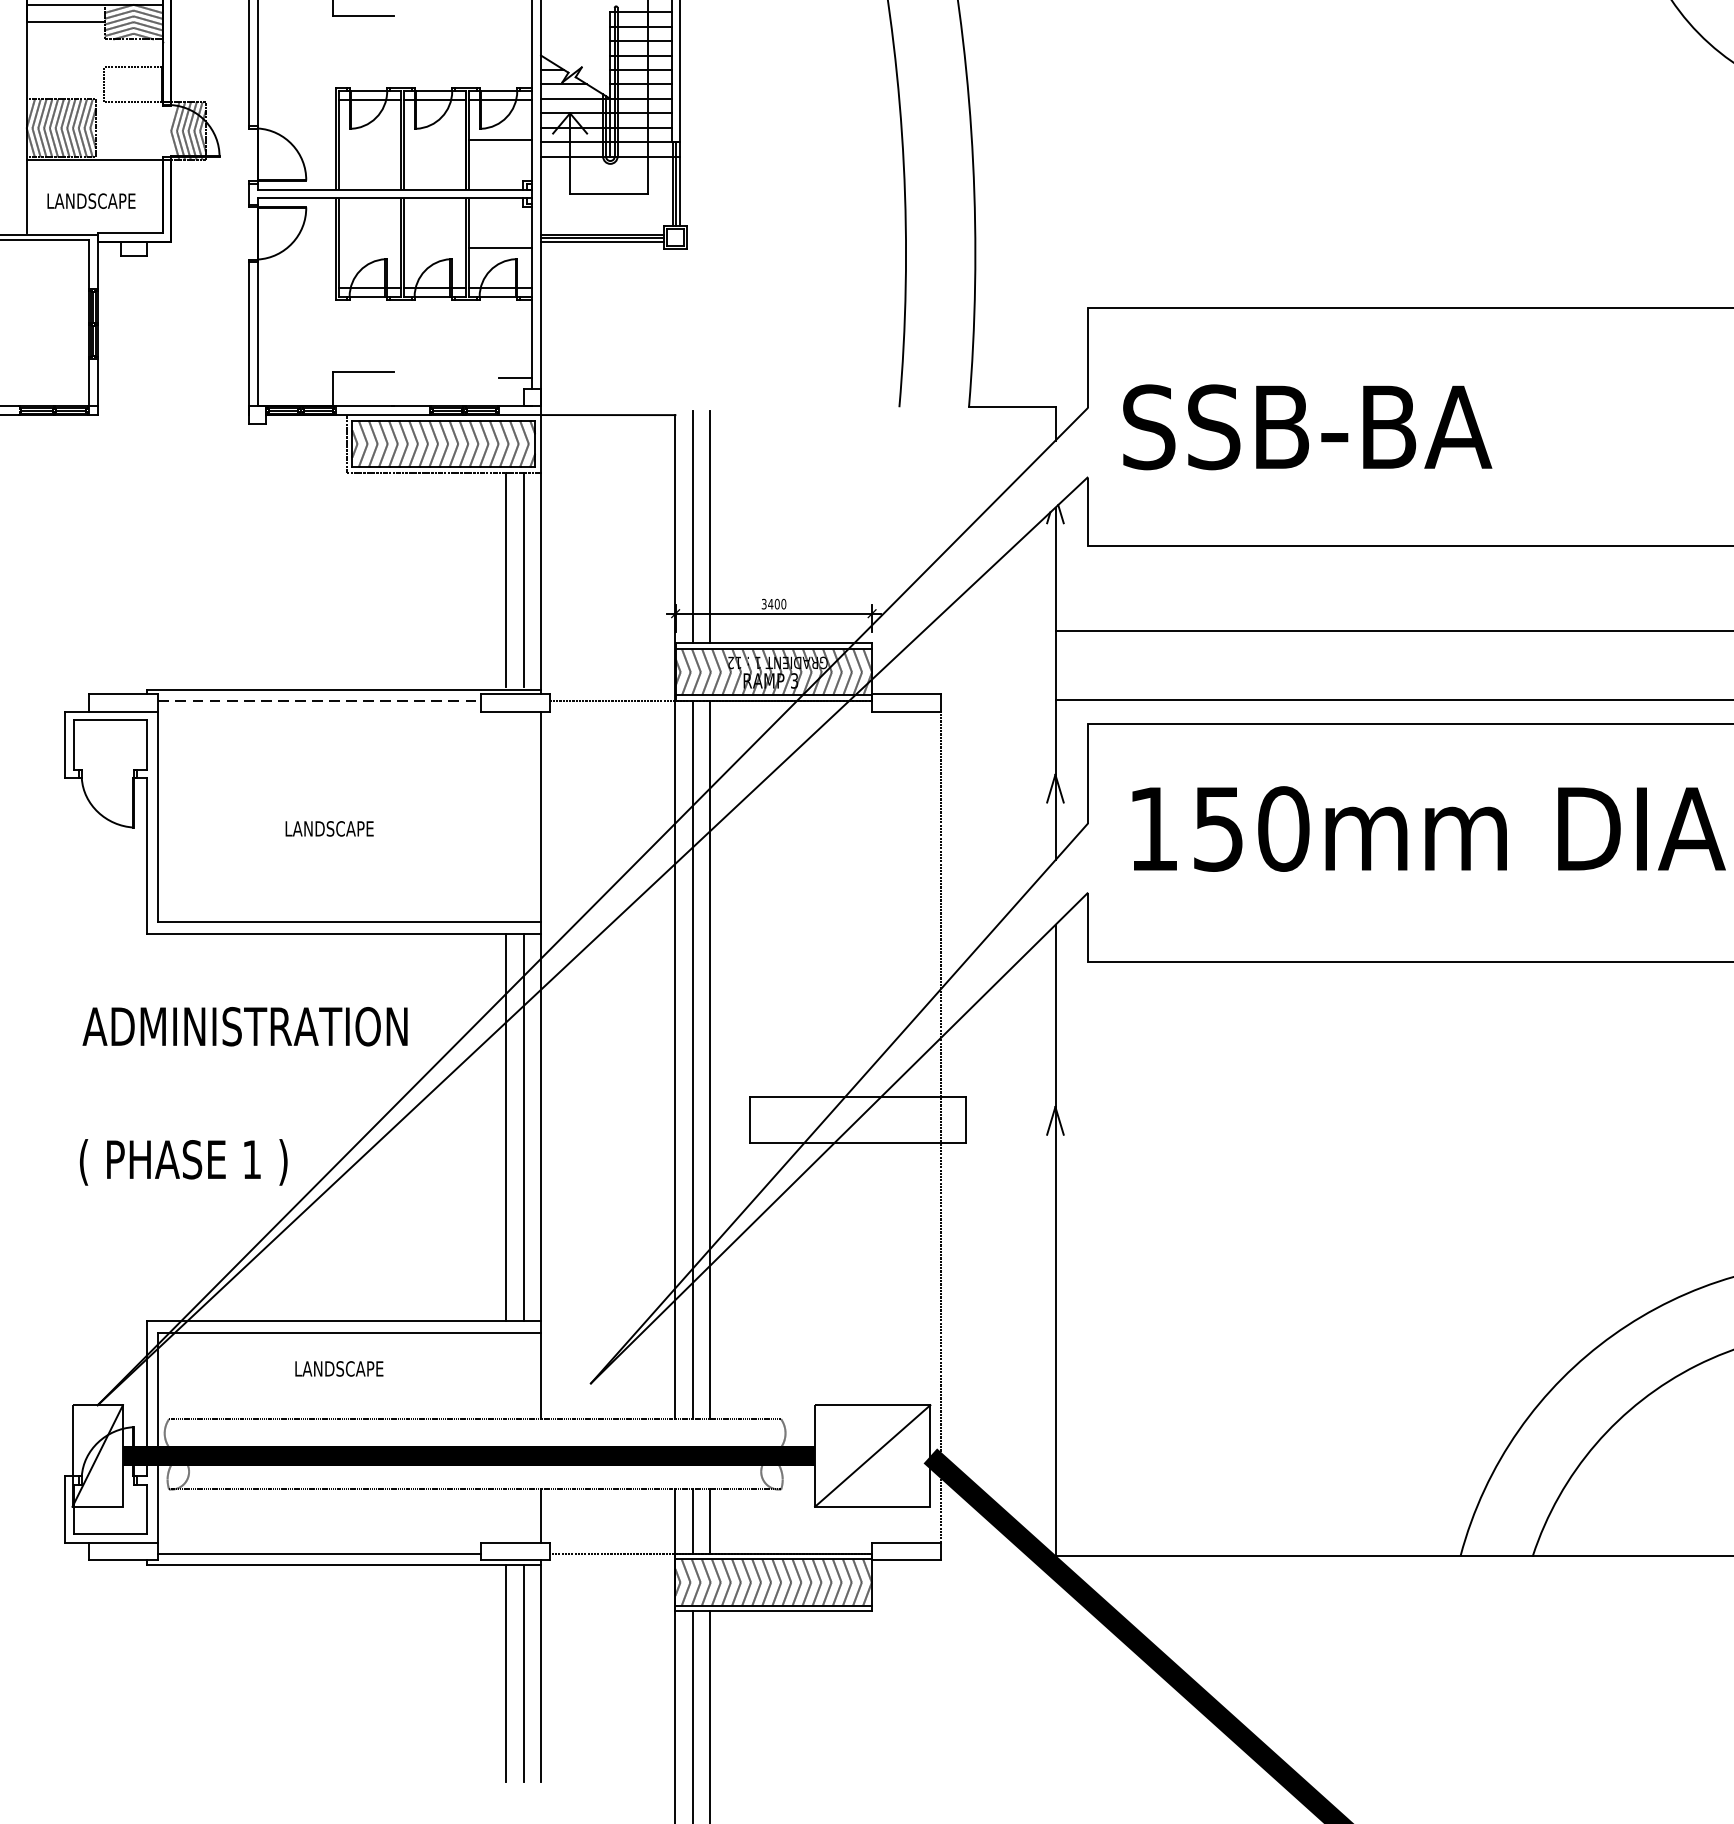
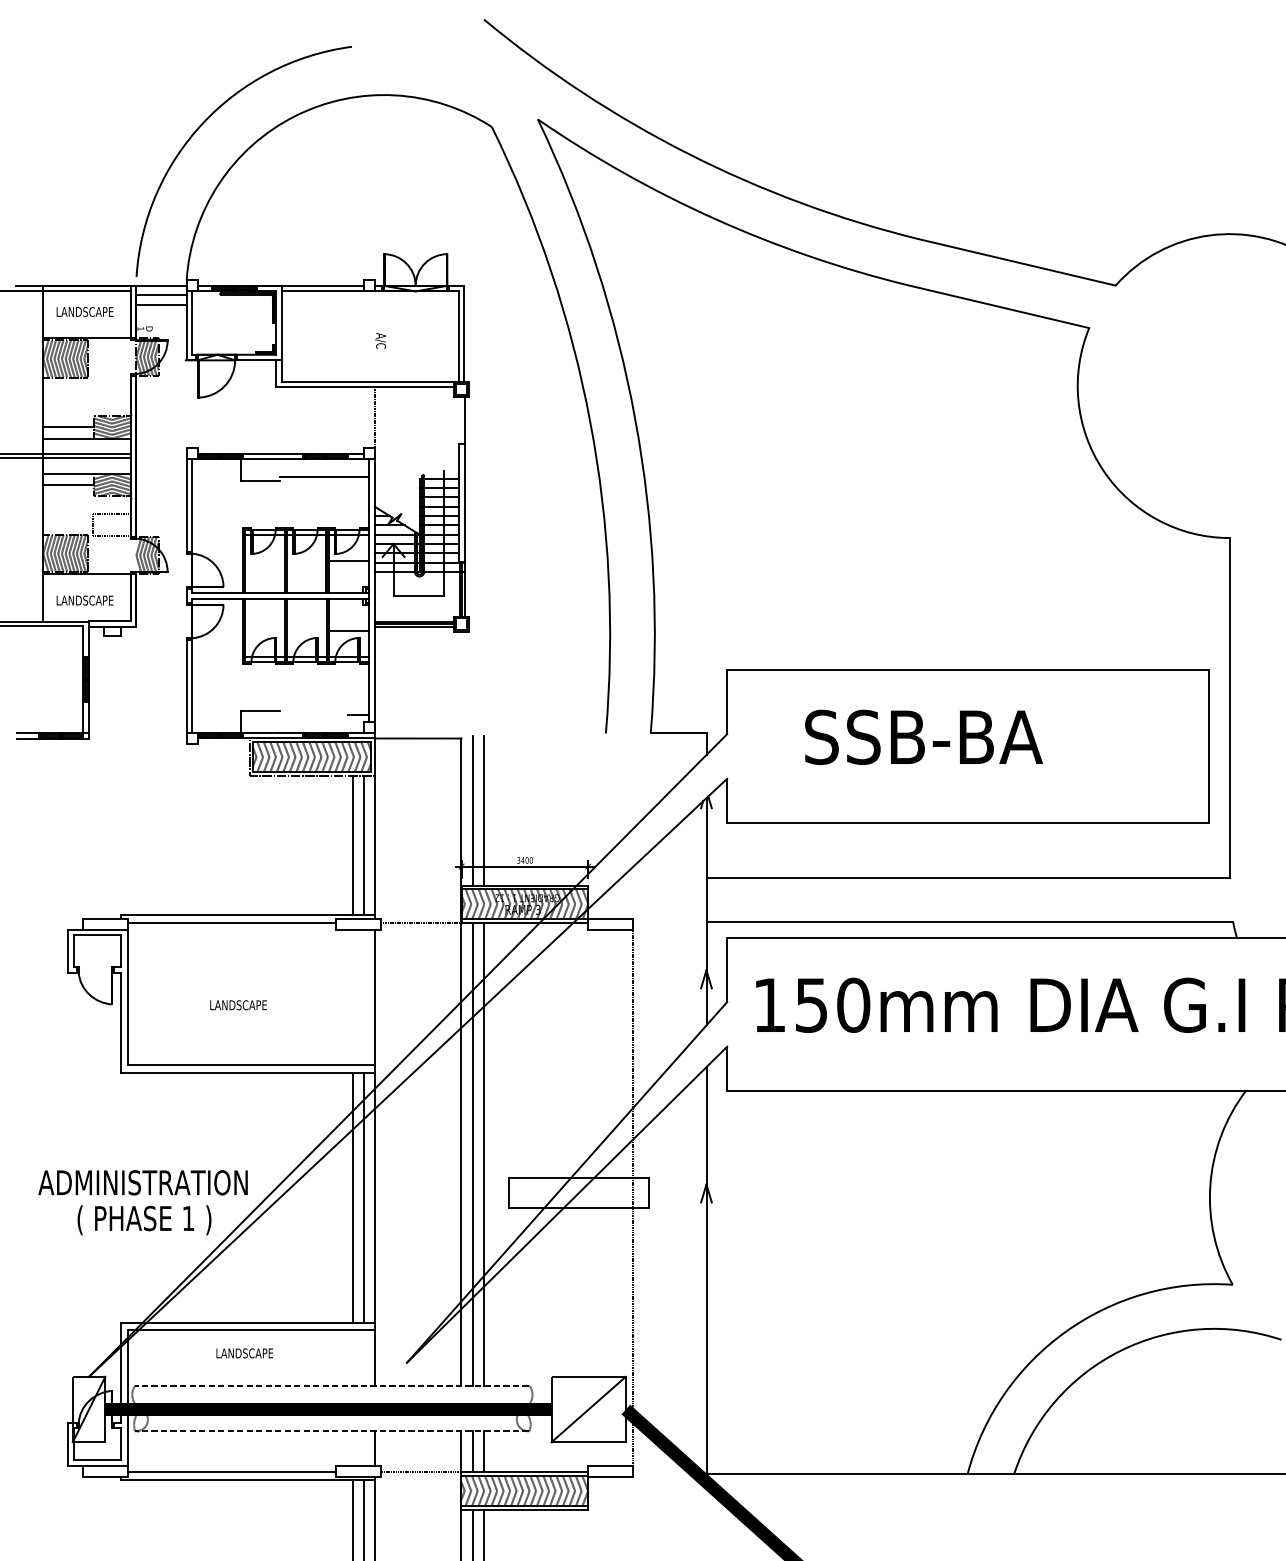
line: (462, 10) -> (324, 477), added
text: (1306, 425) -> (923, 736), moved
line: (320, 700) -> (232, 922), dashed -> solid
text: (244, 1026) -> (142, 1182), moved

